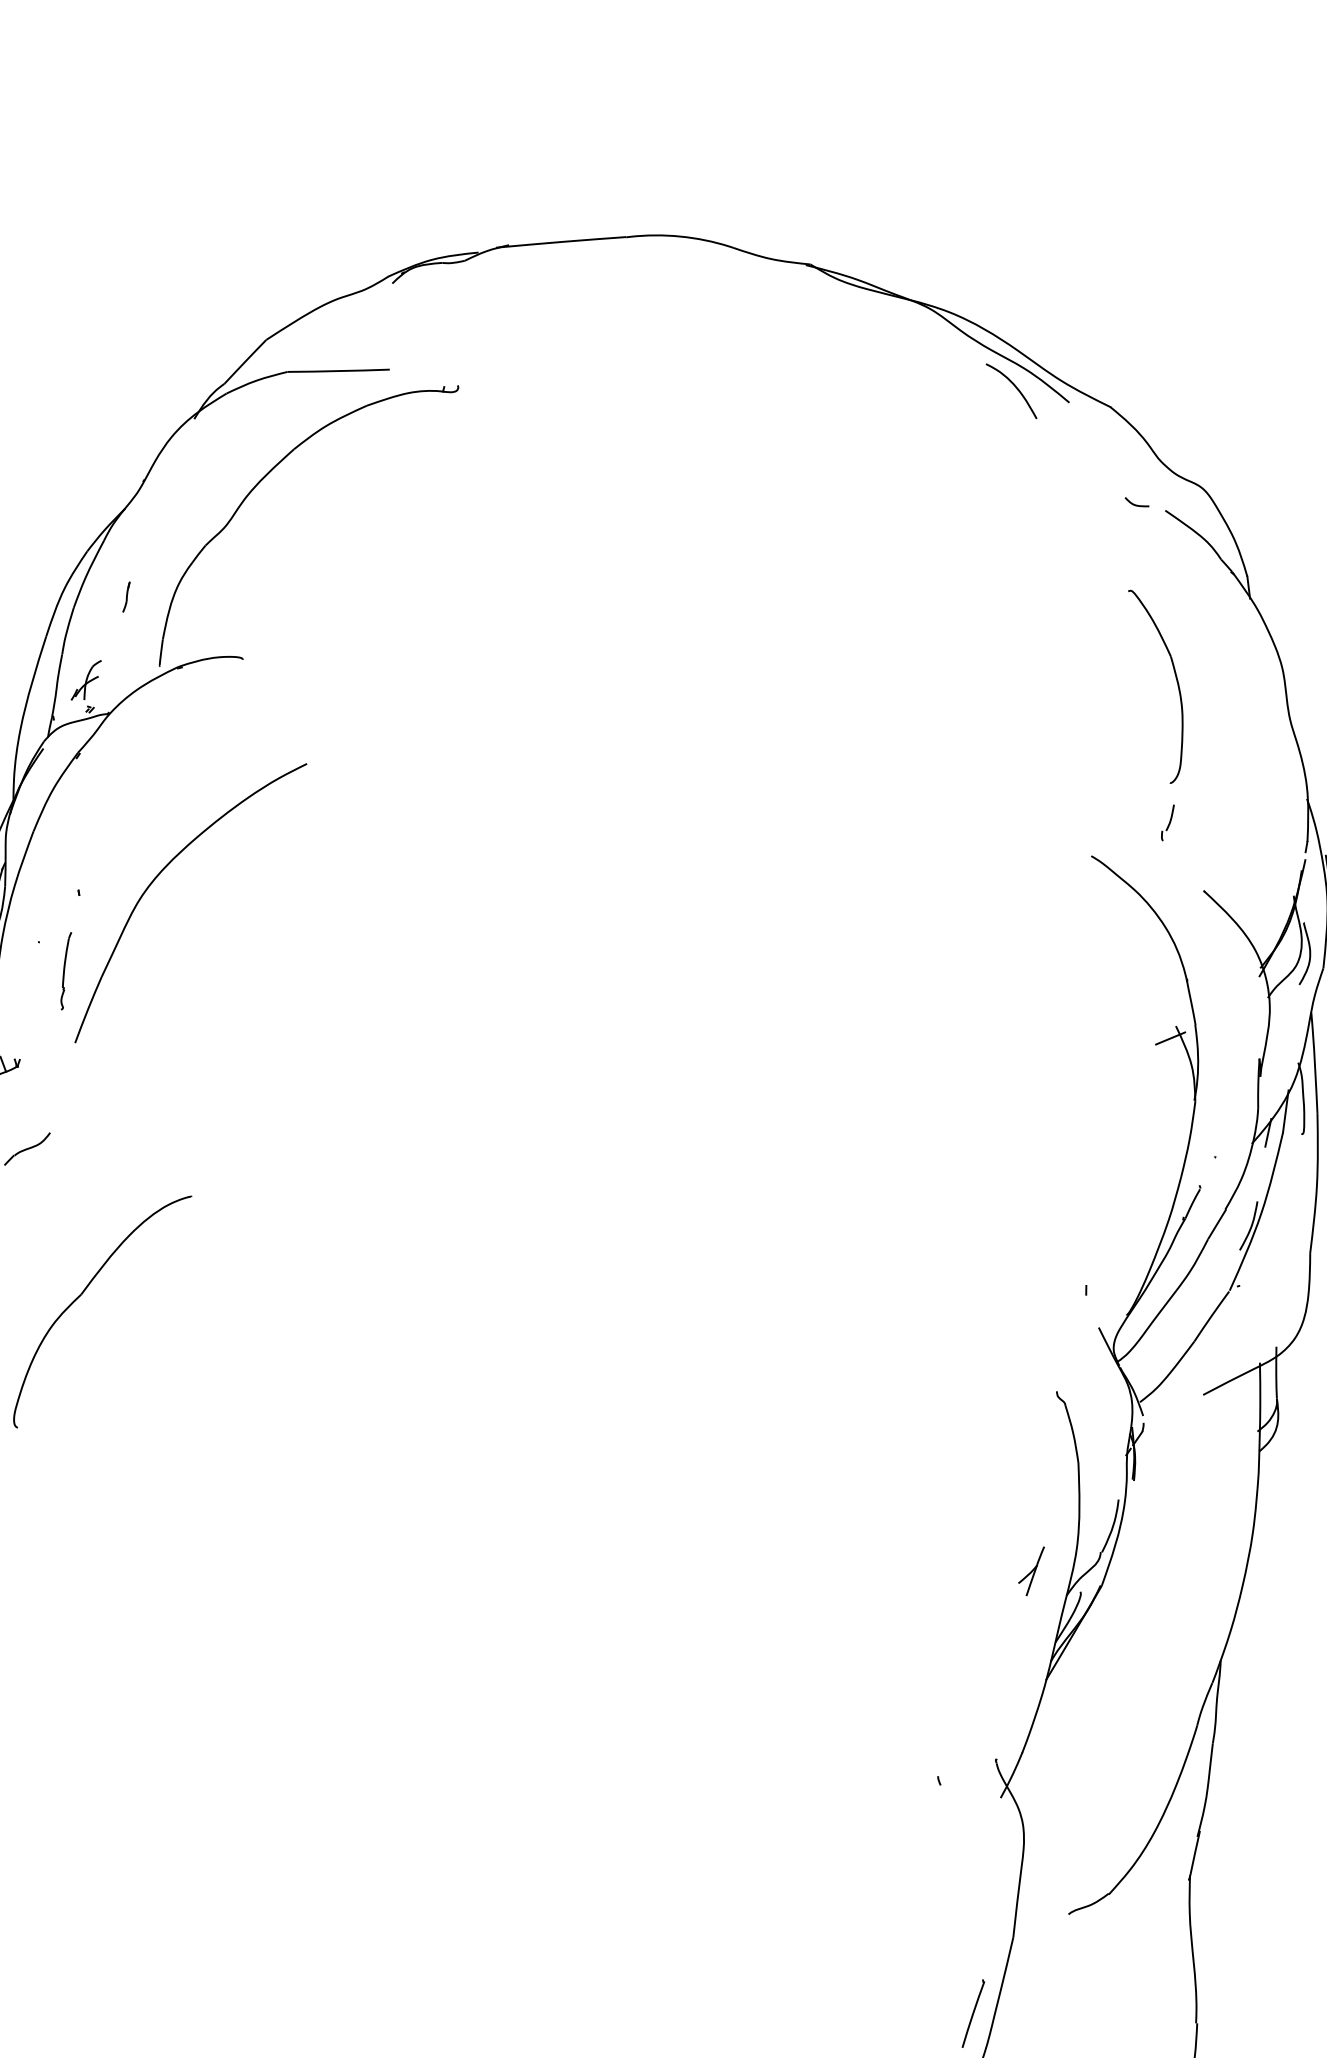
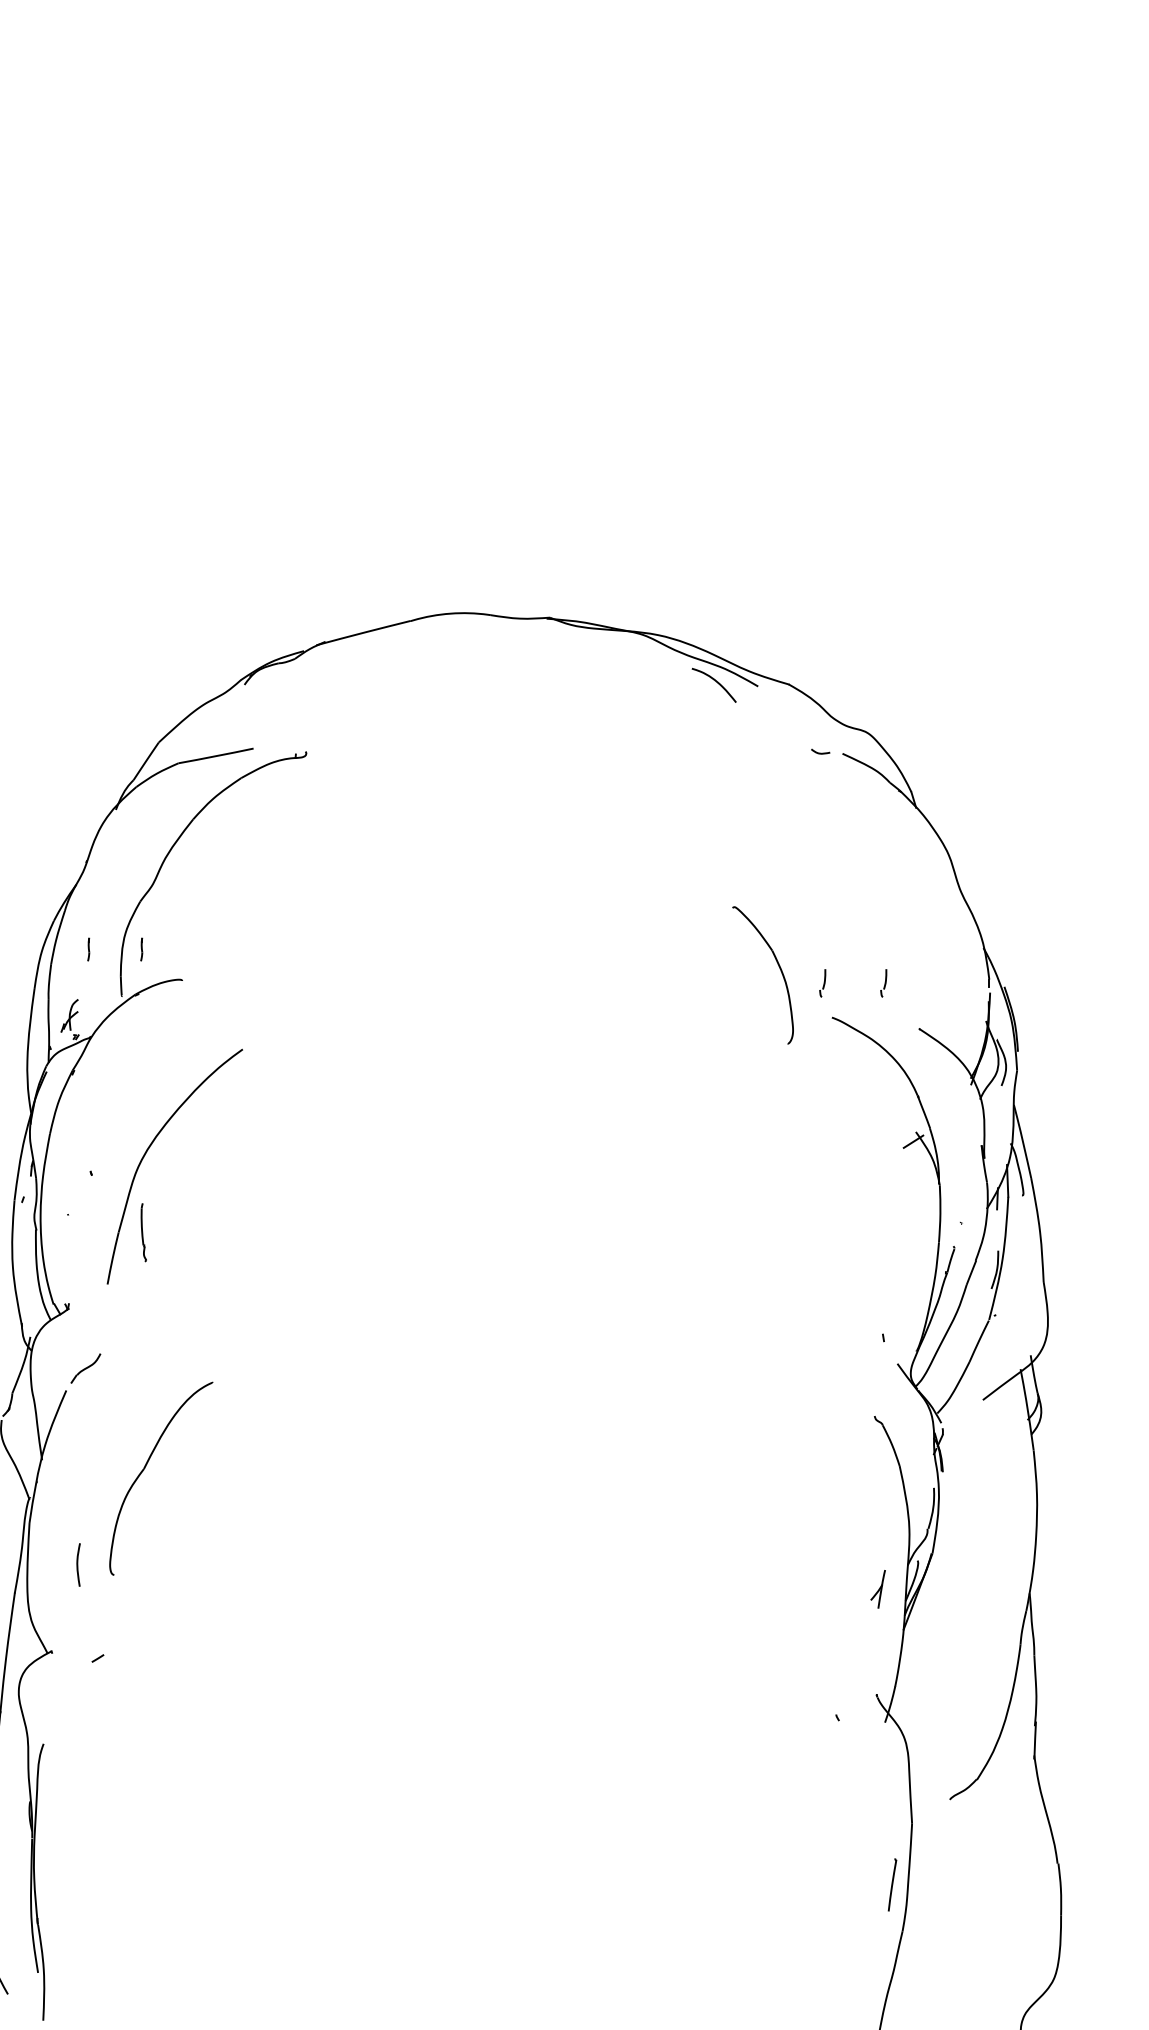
line: (196, 609) -> (141, 949), added
part: (1175, 679) -> (778, 966), moved
part: (1086, 809) -> (822, 983), added
part: (65, 970) -> (143, 1232), moved
part: (1029, 1570) -> (877, 1589), moved

